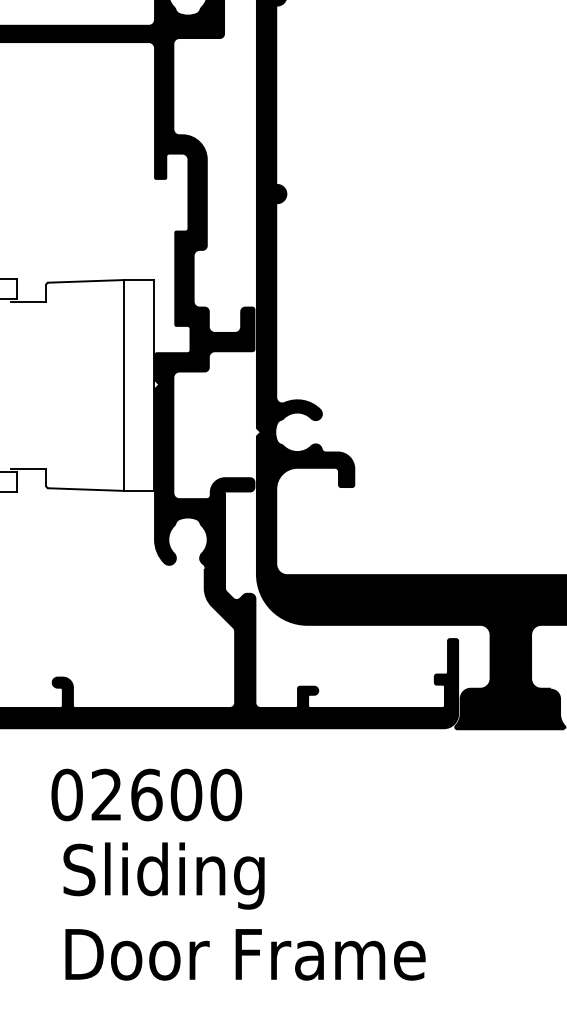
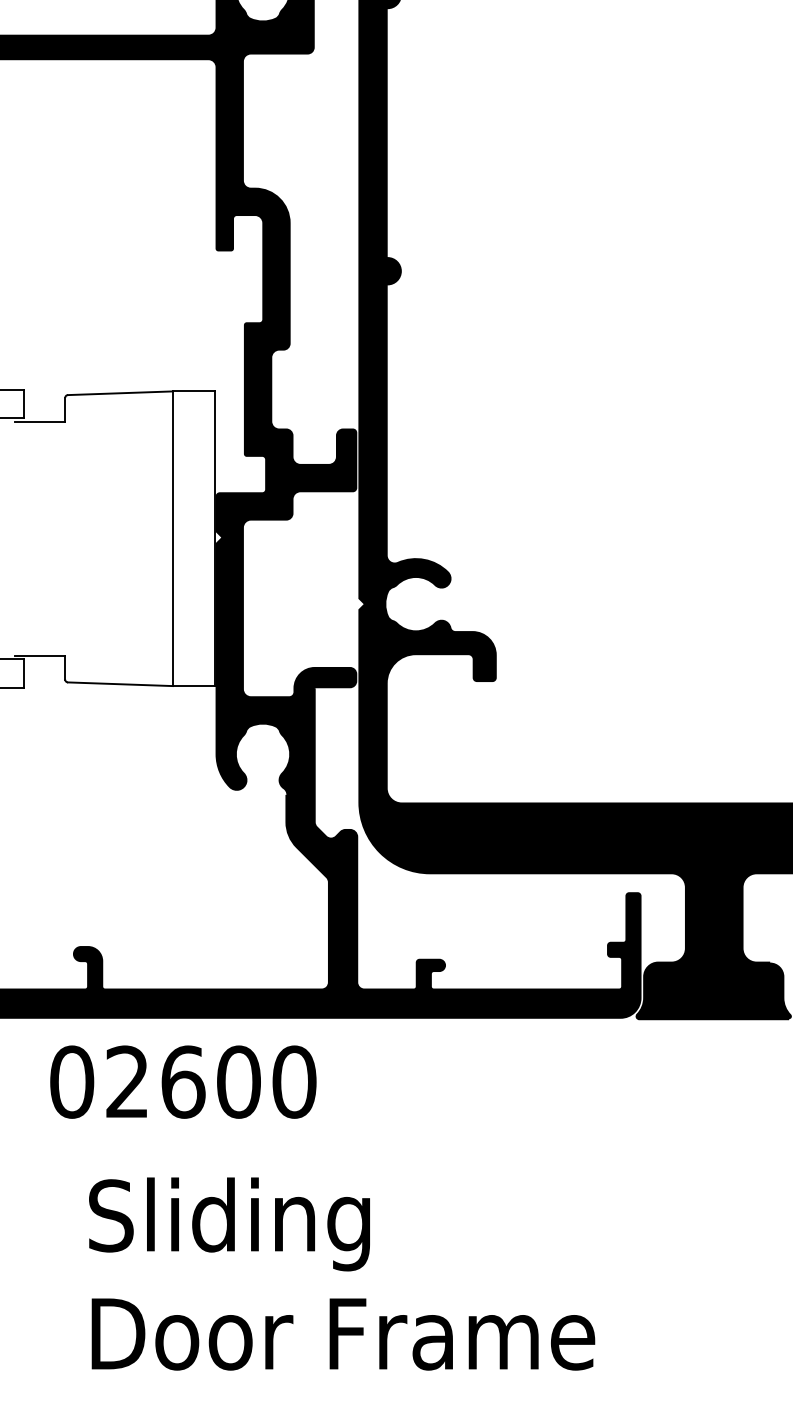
text: (146, 794) -> (183, 1081), moved

